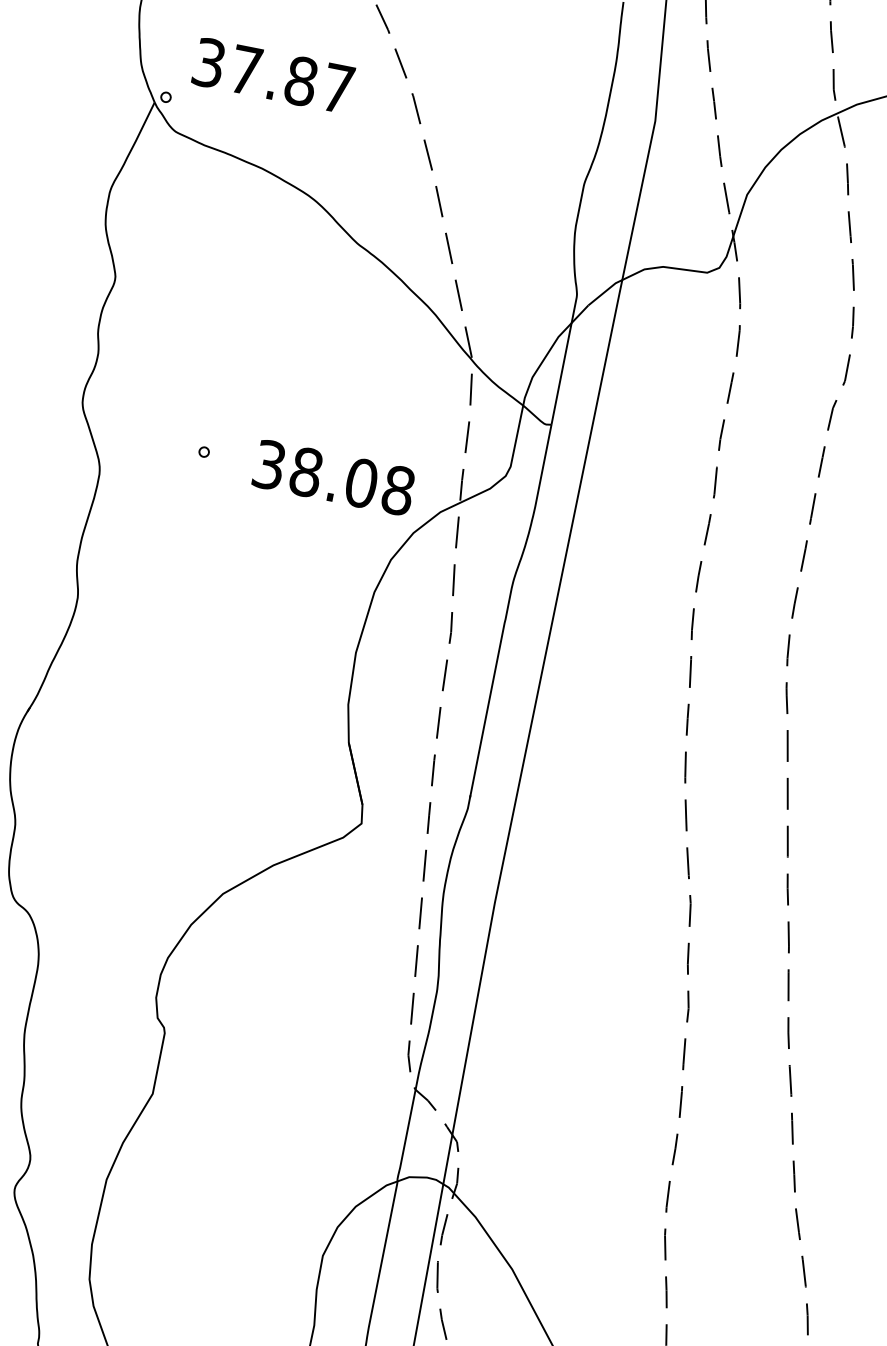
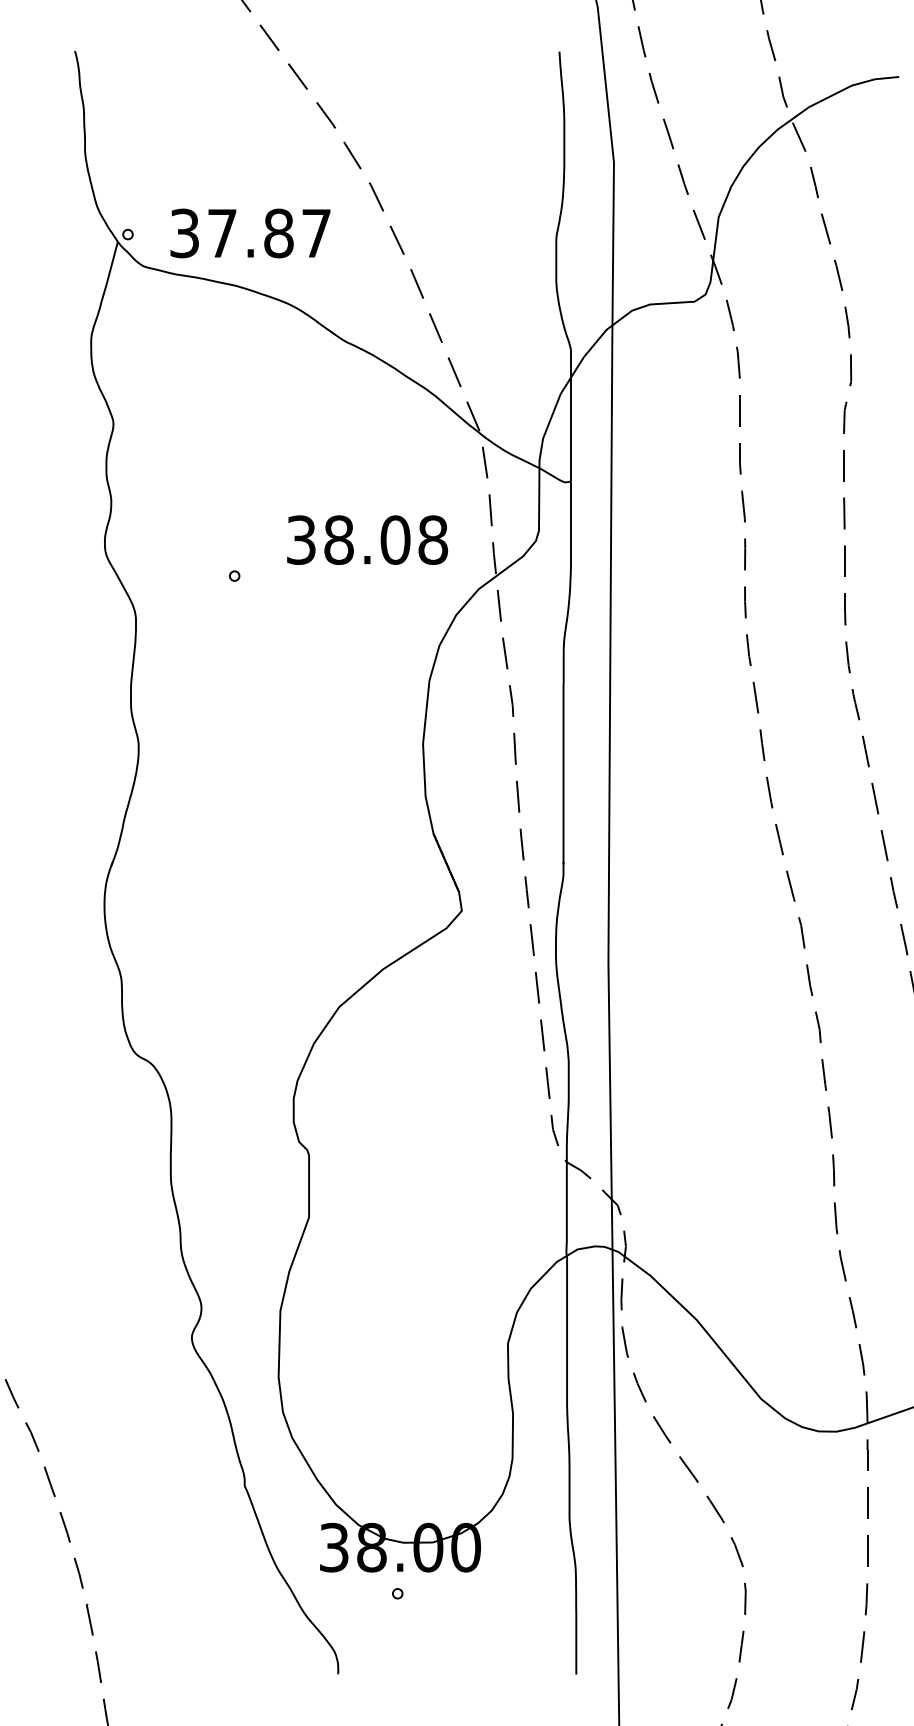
text: (273, 75) -> (250, 233), moved
text: (334, 477) -> (367, 539), moved

